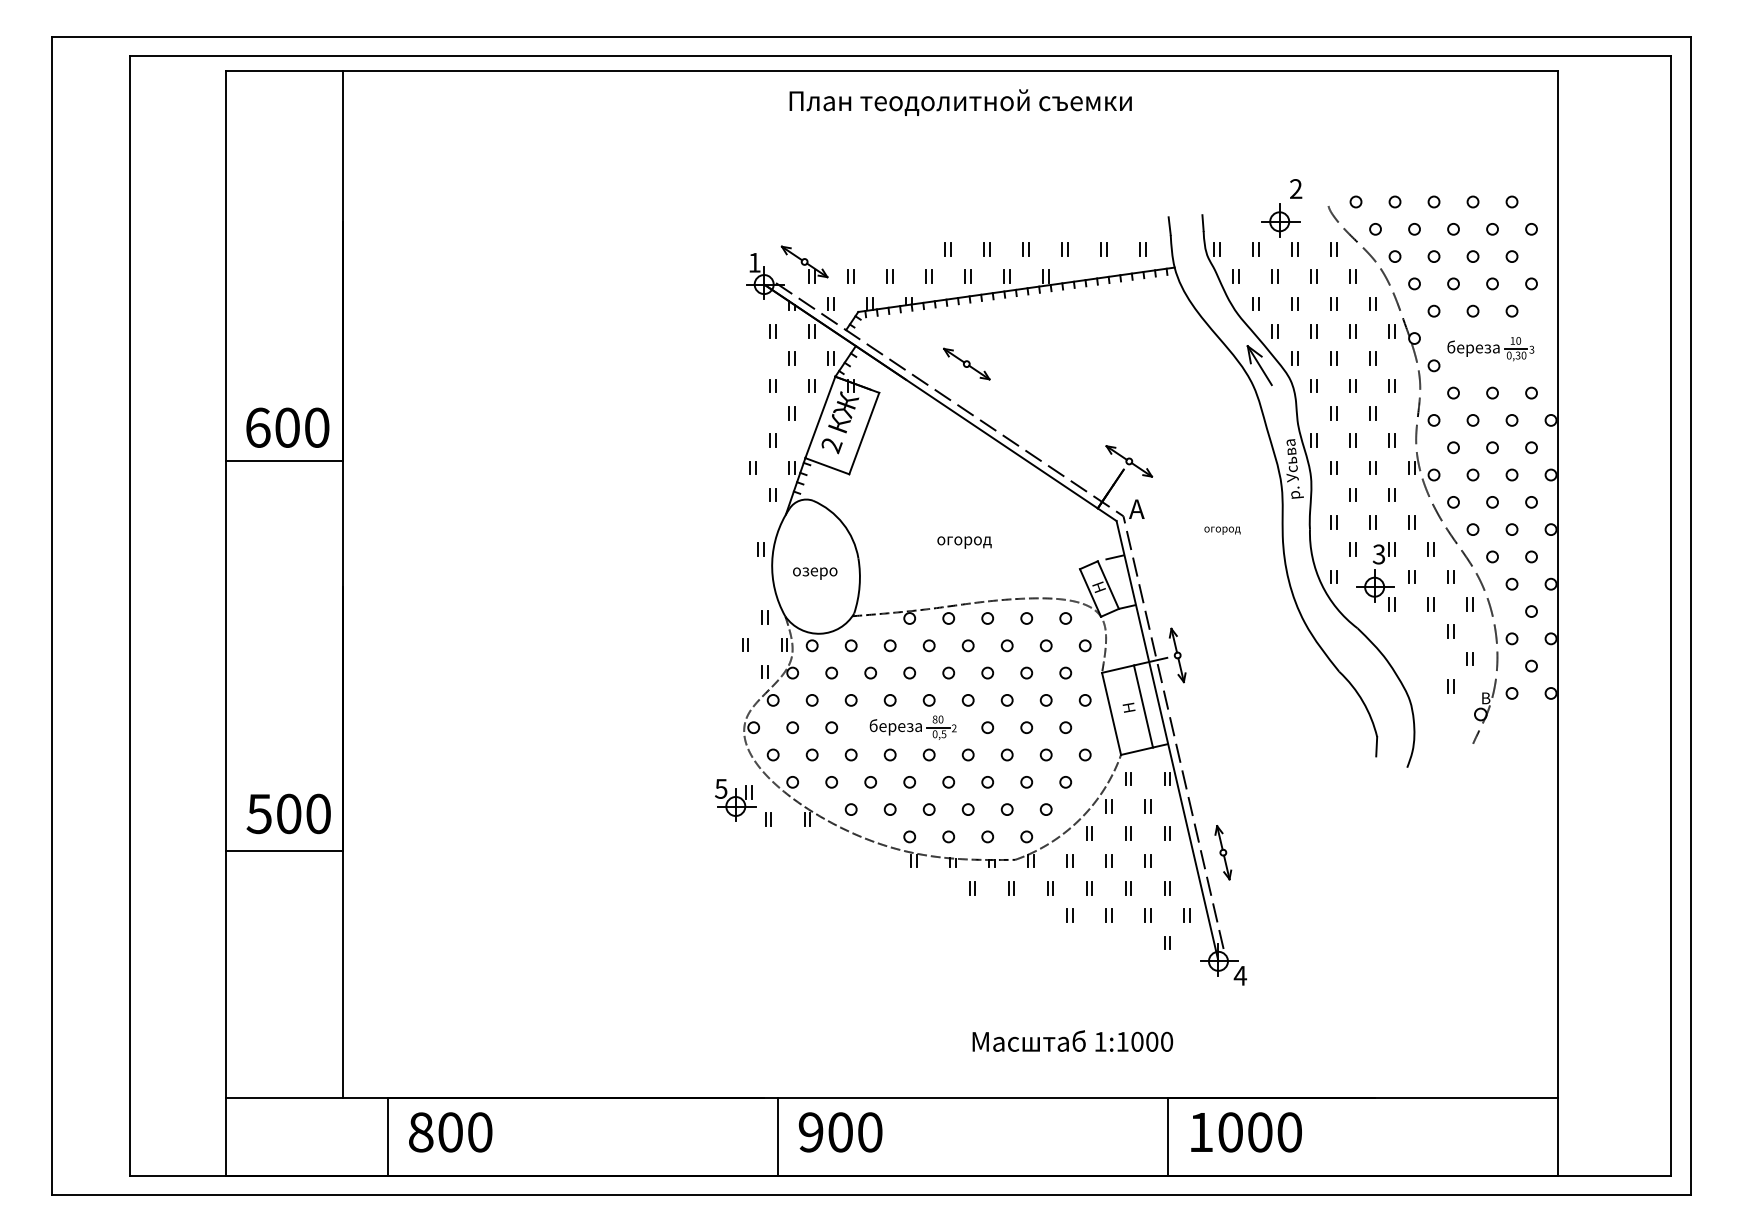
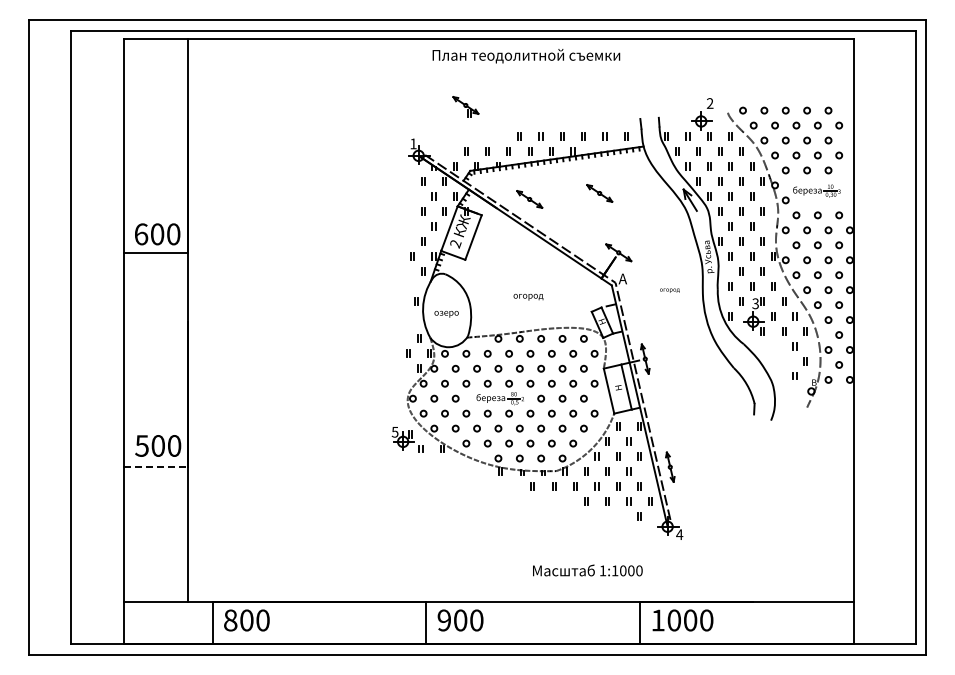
part: (803, 263) -> (465, 106), moved
part: (1094, 353) -> (599, 193), added
line: (285, 851) -> (156, 466), solid -> dashed

